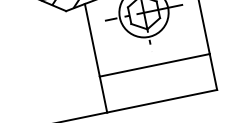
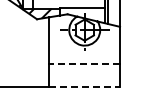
line: (154, 64) -> (84, 63), solid -> dashed
line: (163, 100) -> (85, 86), solid -> dashed

